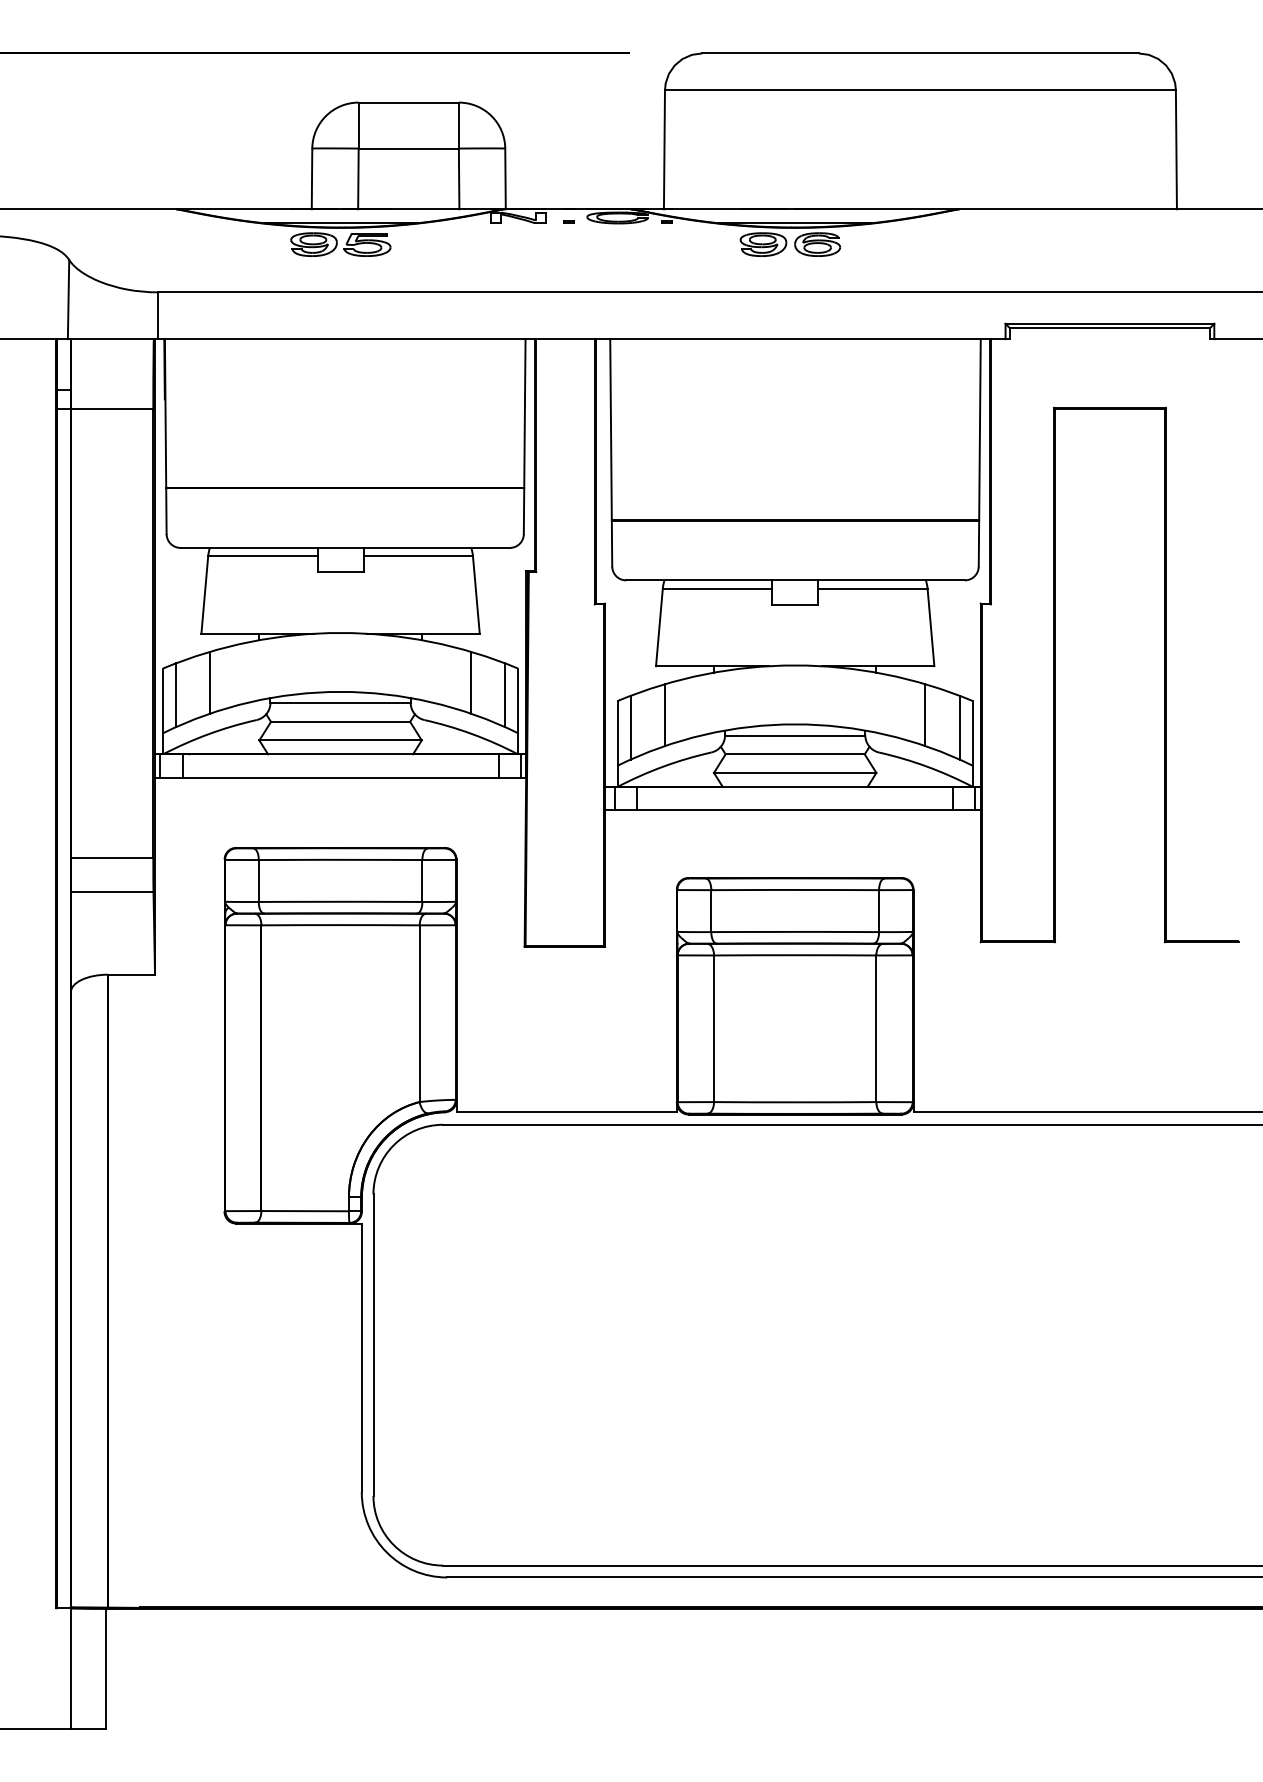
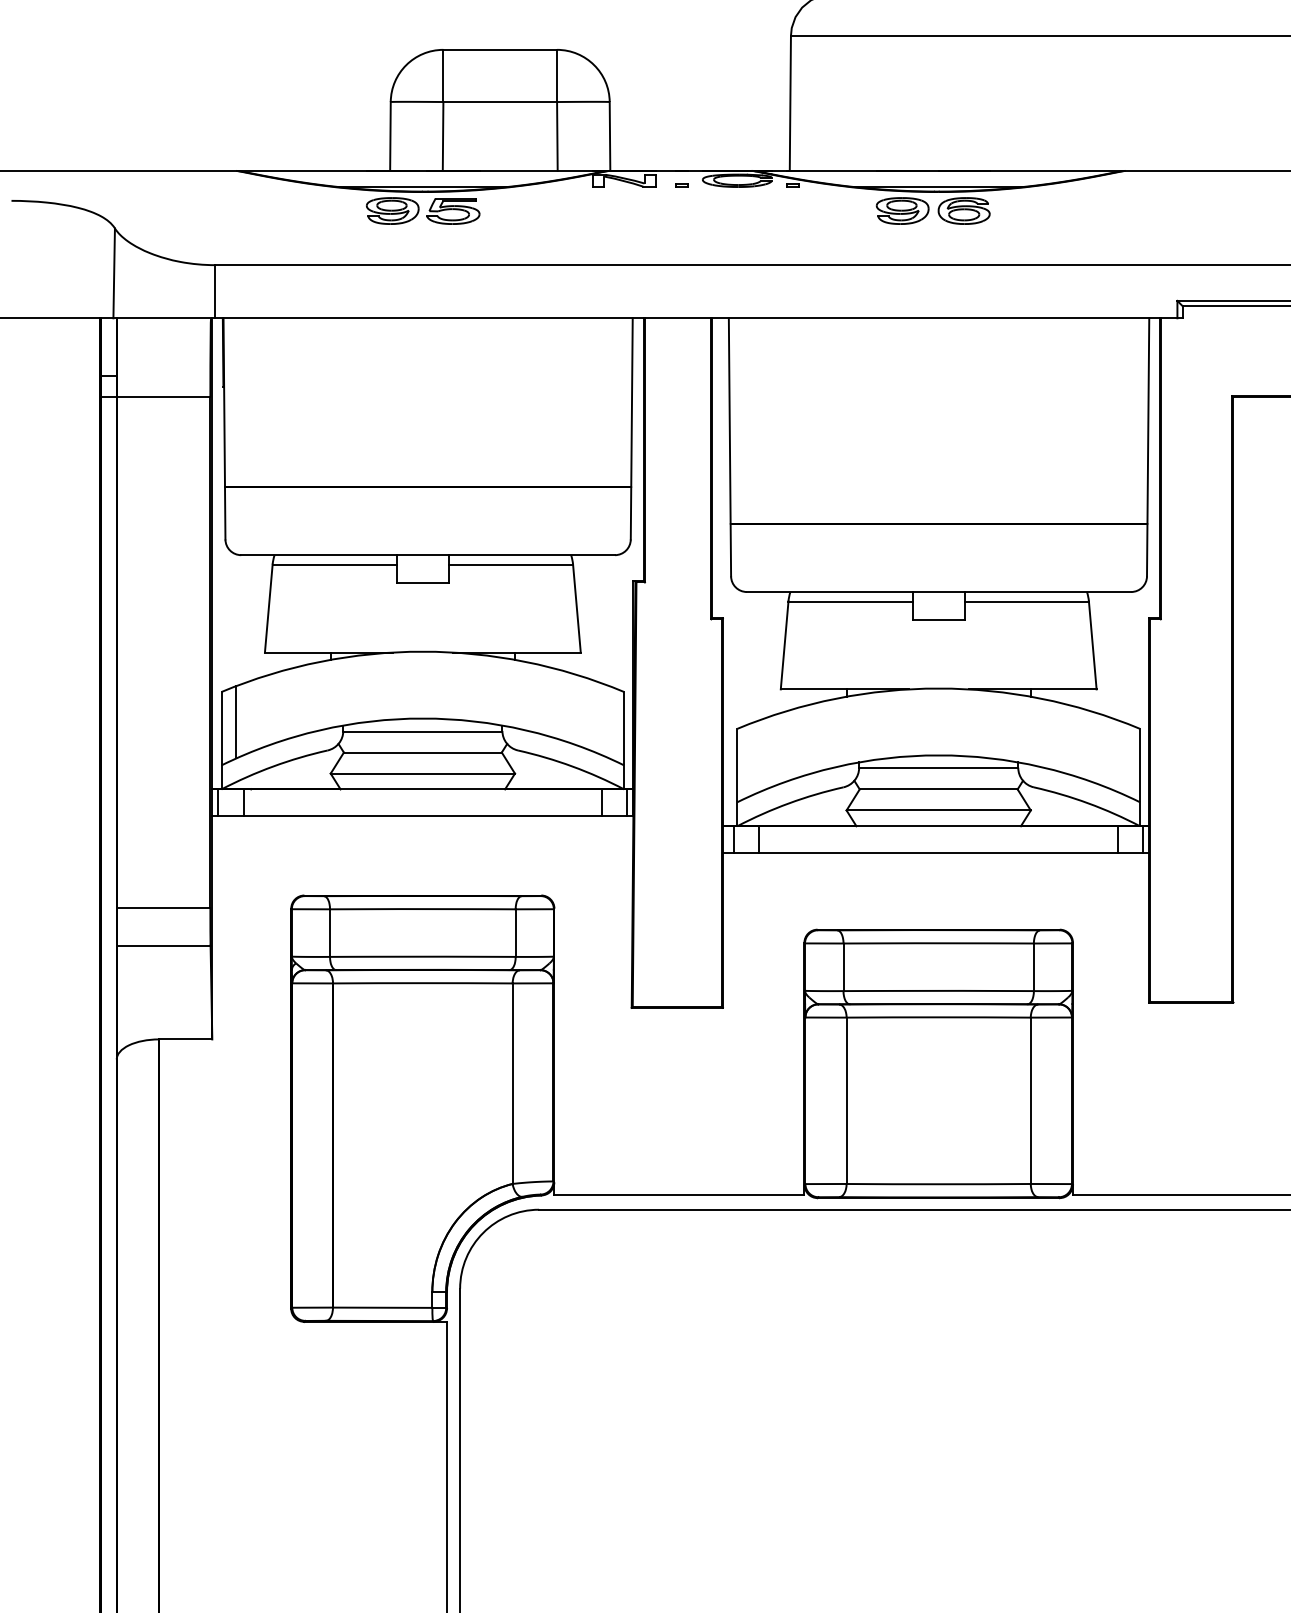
line: (210, 682) -> (275, 707), removed
line: (470, 682) -> (570, 707), removed
line: (504, 695) -> (608, 722), removed
line: (665, 715) -> (791, 745), removed
line: (925, 715) -> (1086, 745), removed
line: (630, 727) -> (751, 758), removed
line: (959, 727) -> (1125, 758), removed

